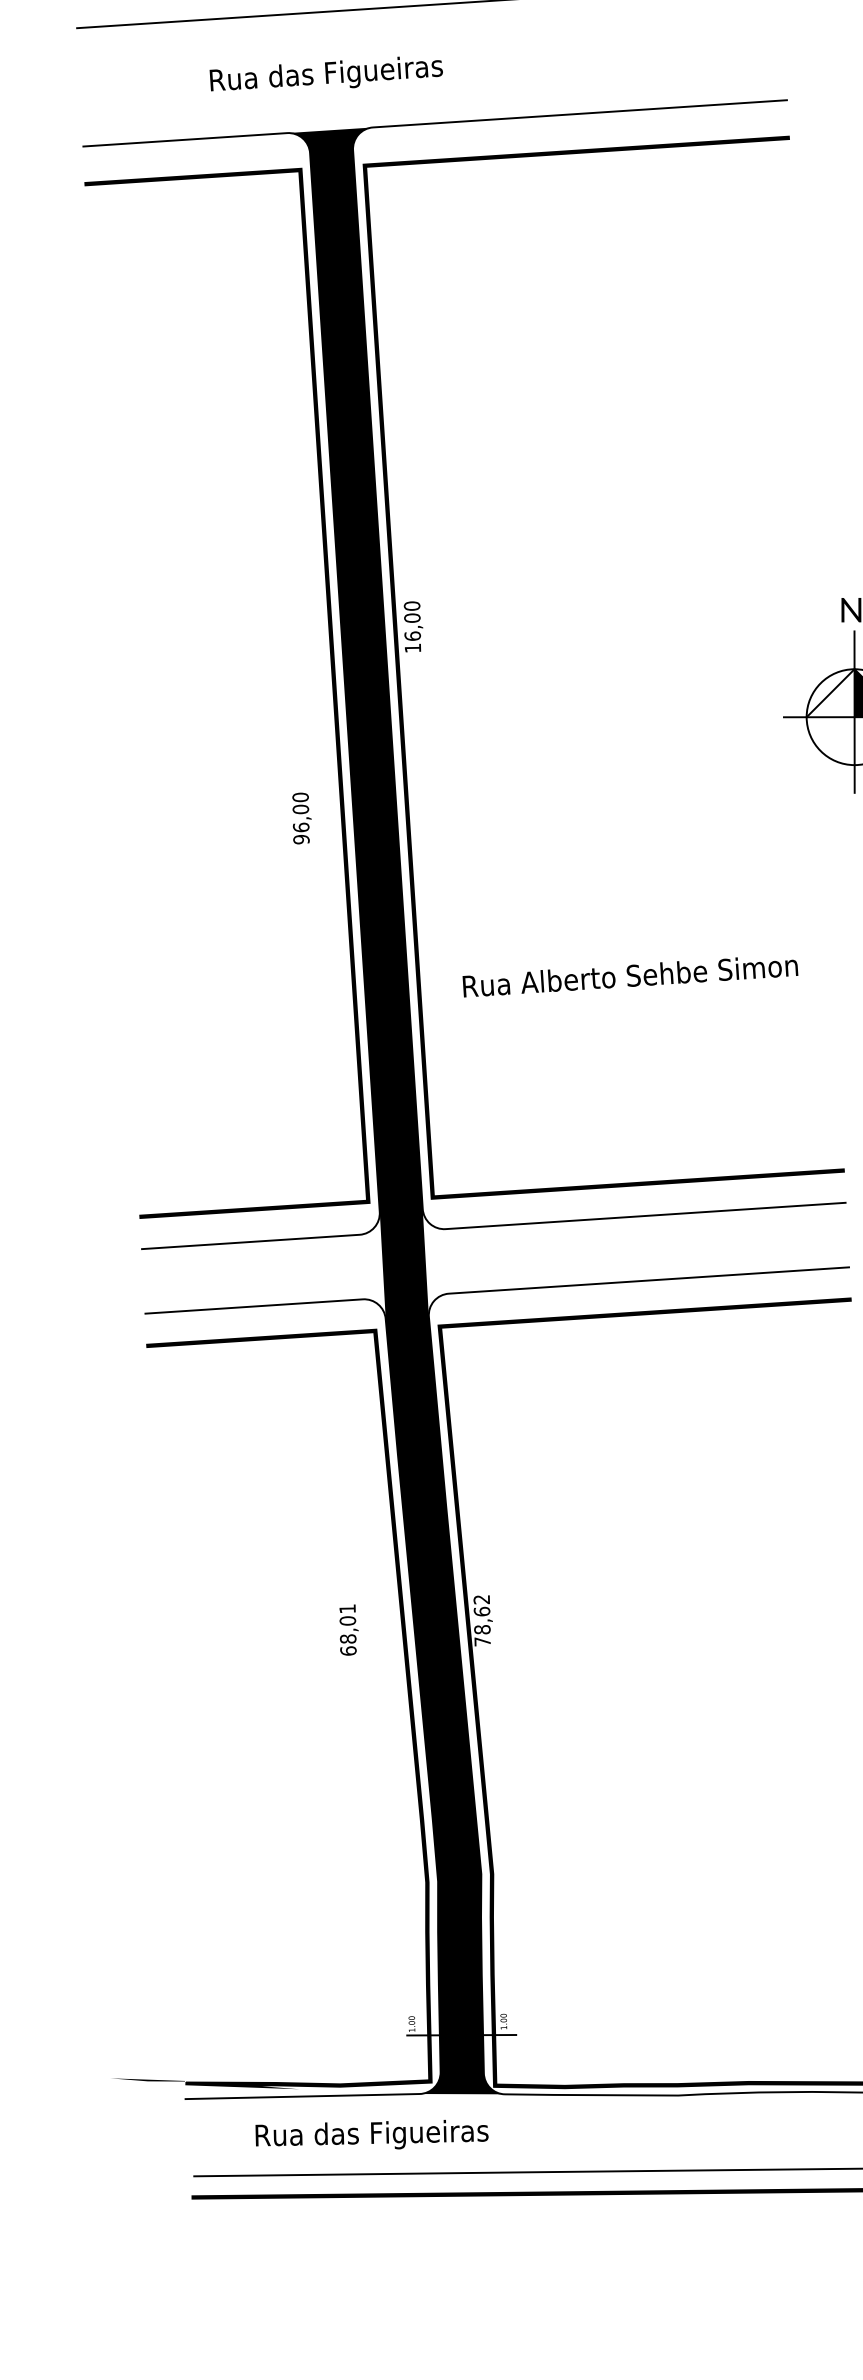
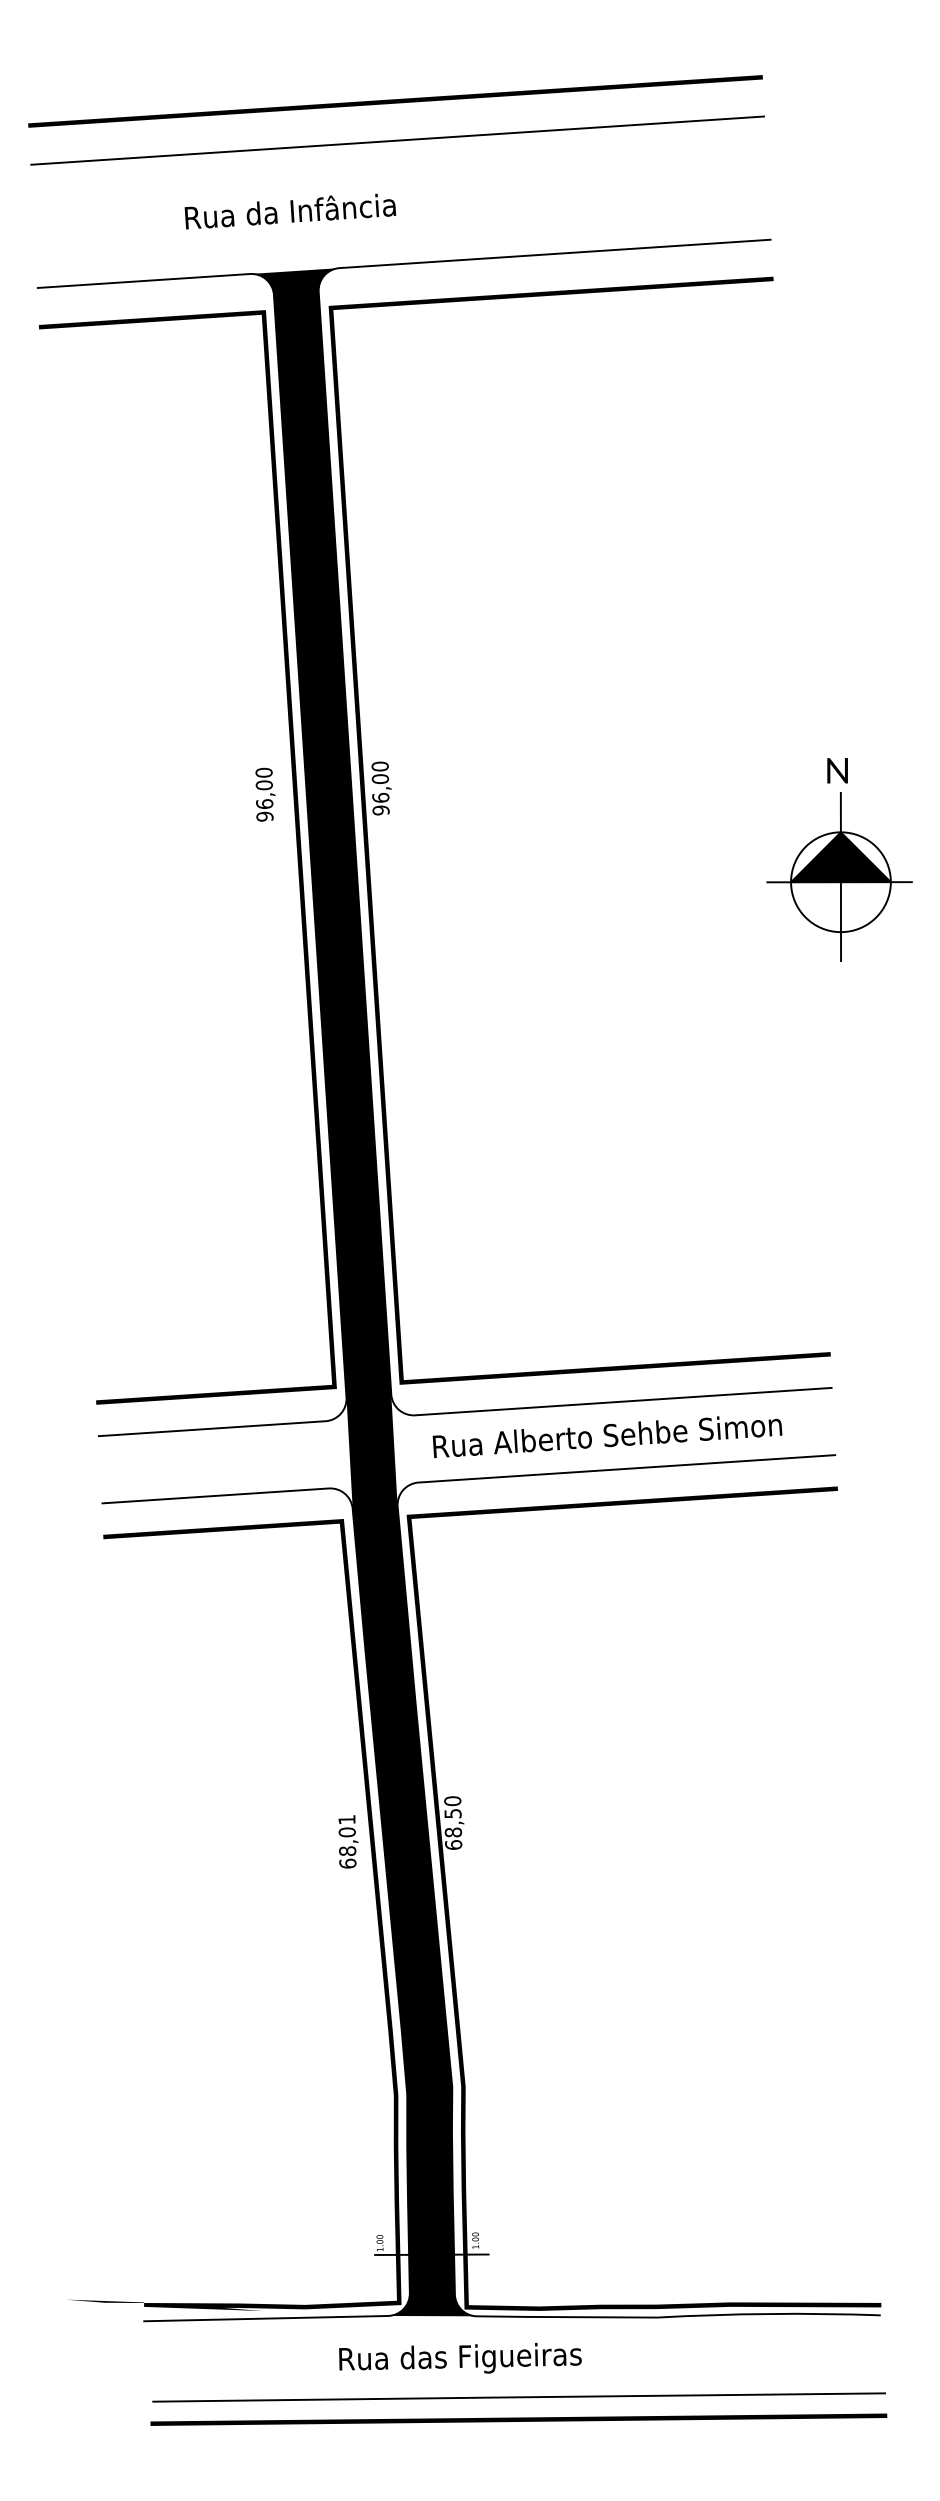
text: (325, 73) -> (290, 211), Rua das Figueiras -> Rua da Infância
text: (412, 648) -> (380, 810), 16,00 -> 96,00
fill: (830, 693) -> (815, 857), added
text: (301, 818) -> (265, 794), moved
text: (630, 977) -> (607, 1437), moved
text: (482, 1620) -> (453, 1822), 78,62 -> 68,50
text: (349, 1629) -> (348, 1841), moved
text: (372, 2134) -> (460, 2358), moved

